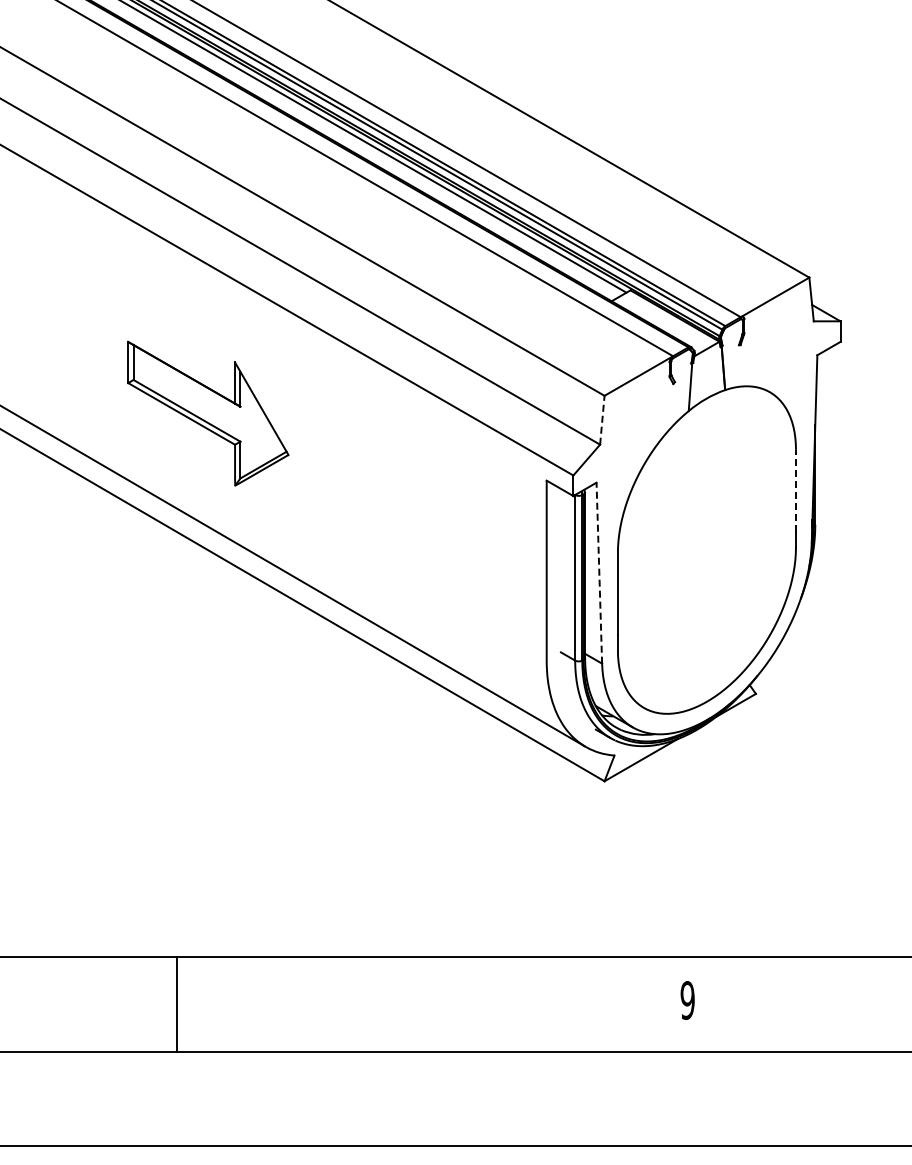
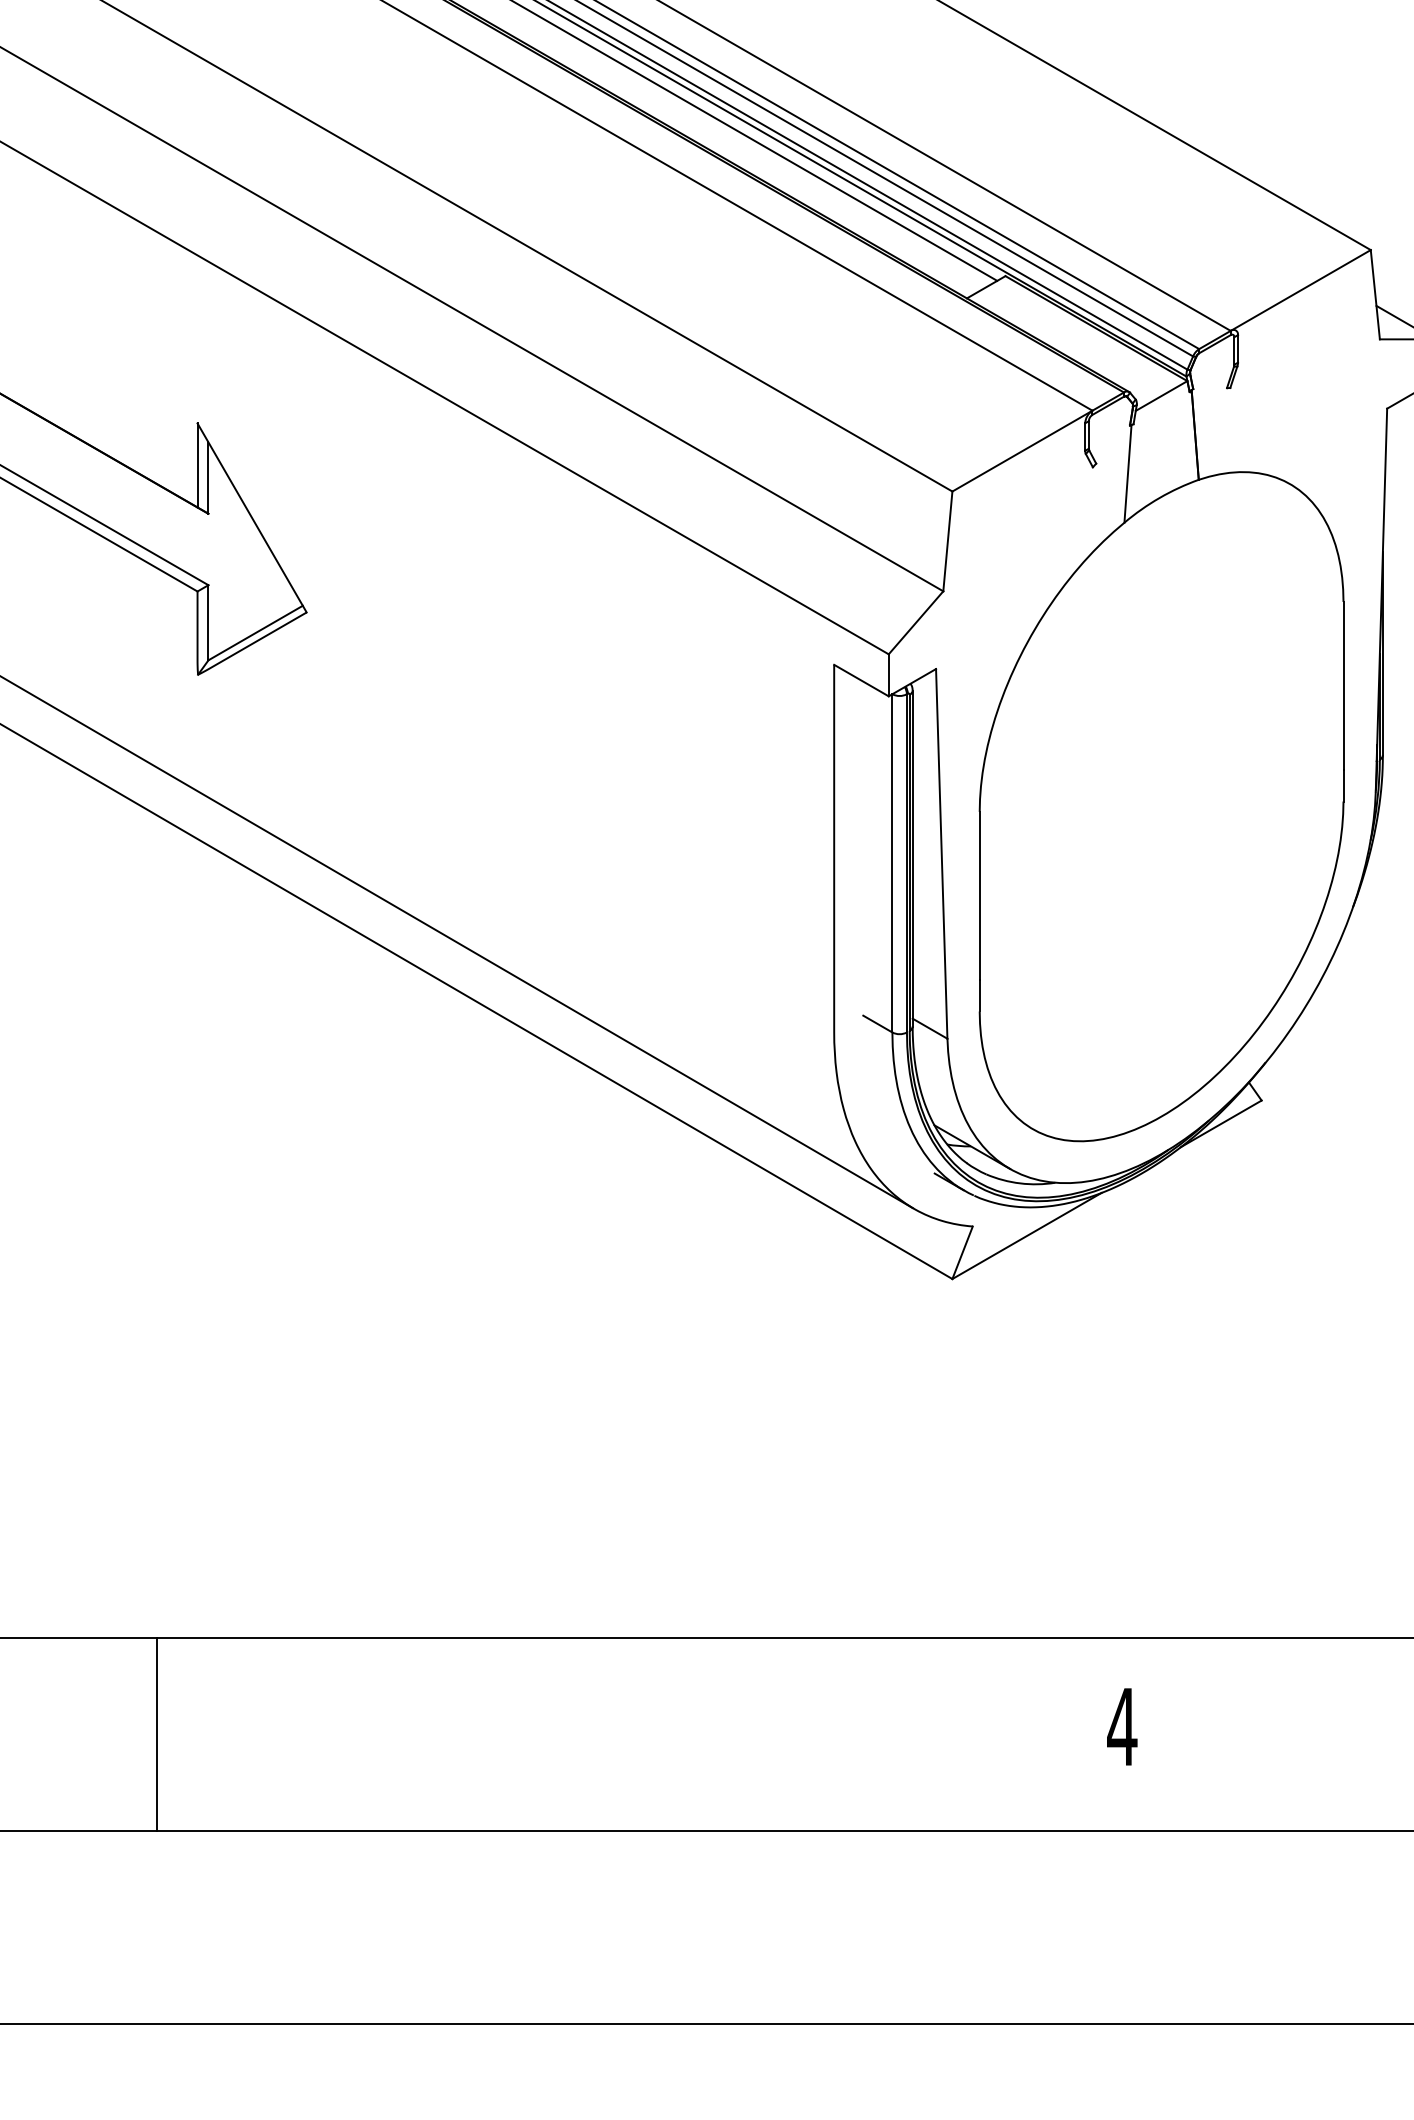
line: (602, 420) -> (948, 541), dashed -> solid
line: (795, 490) -> (1342, 684), dashed -> solid
line: (599, 573) -> (942, 854), dashed -> solid
text: (687, 1000) -> (1121, 1726), 9 -> 4
line: (177, 1004) -> (157, 1735), moved

